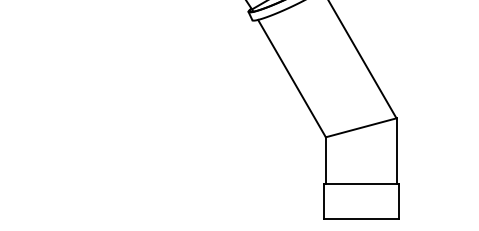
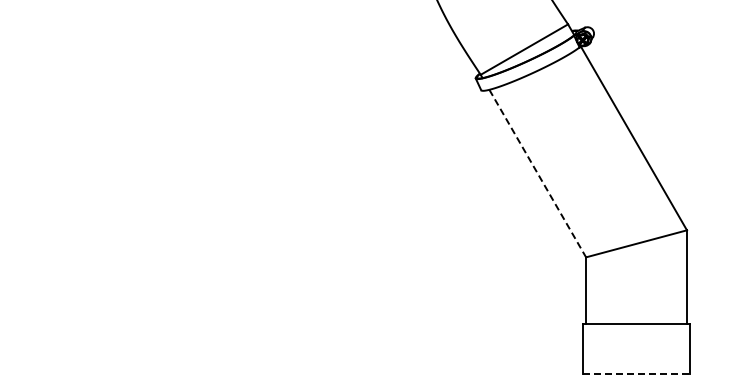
line: (291, 78) -> (537, 173), solid -> dashed
line: (361, 219) -> (637, 374), solid -> dashed

